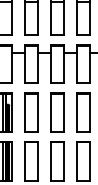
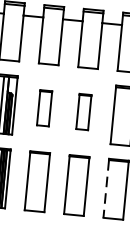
part: (31, 112) -> (44, 108), size x0.6
part: (57, 112) -> (83, 112), size x0.6
line: (77, 162) -> (106, 190), solid -> dashed

